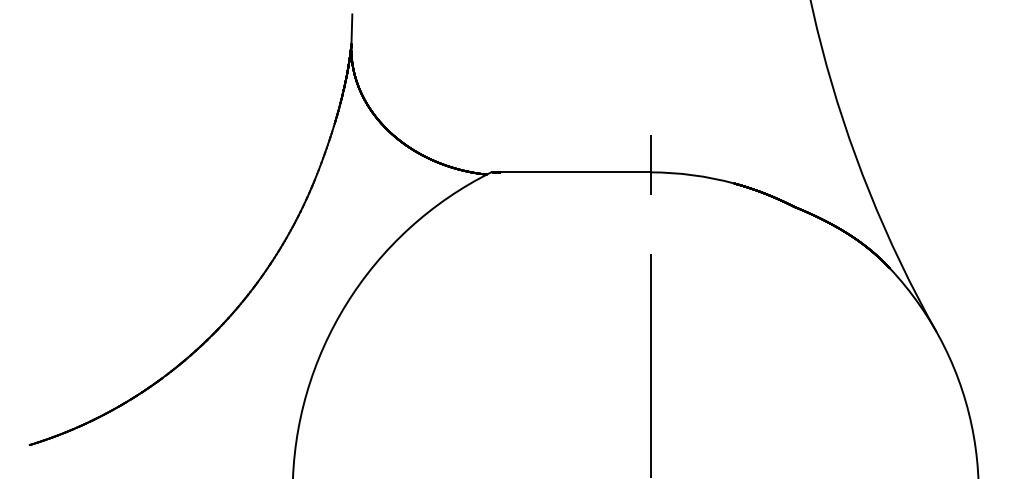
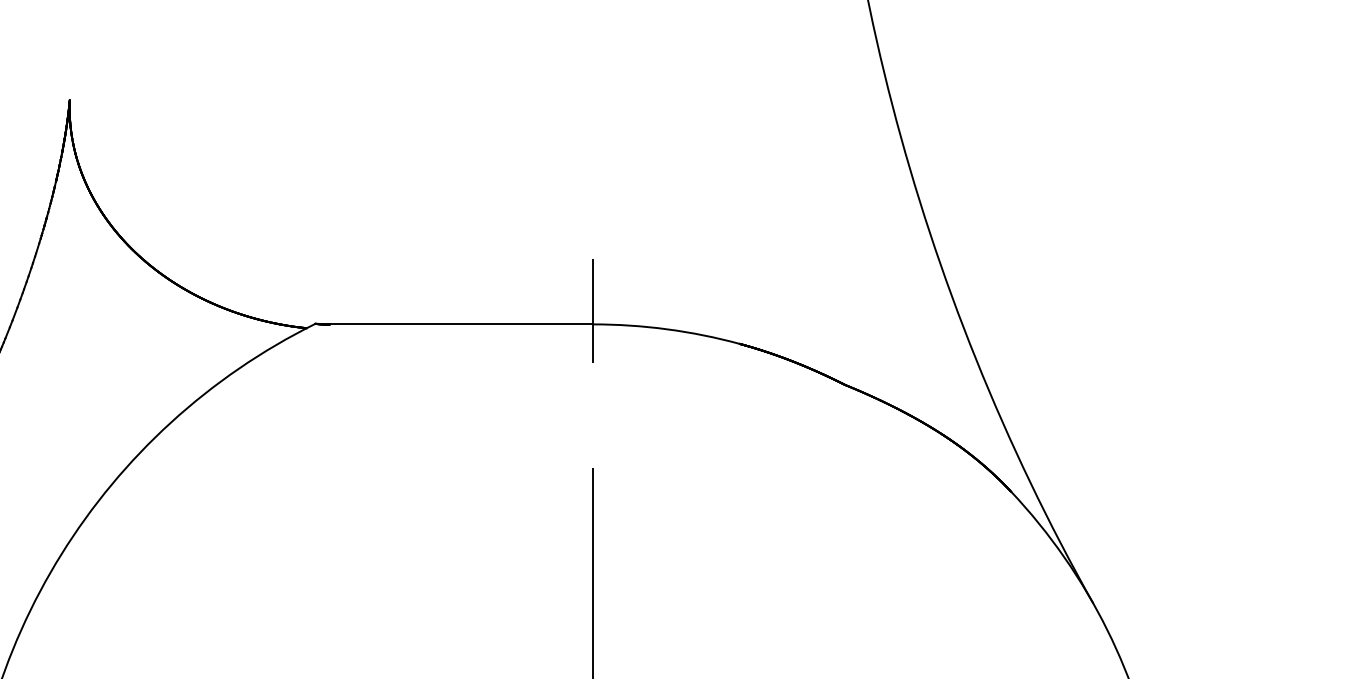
line: (351, 29) -> (69, 74), removed

